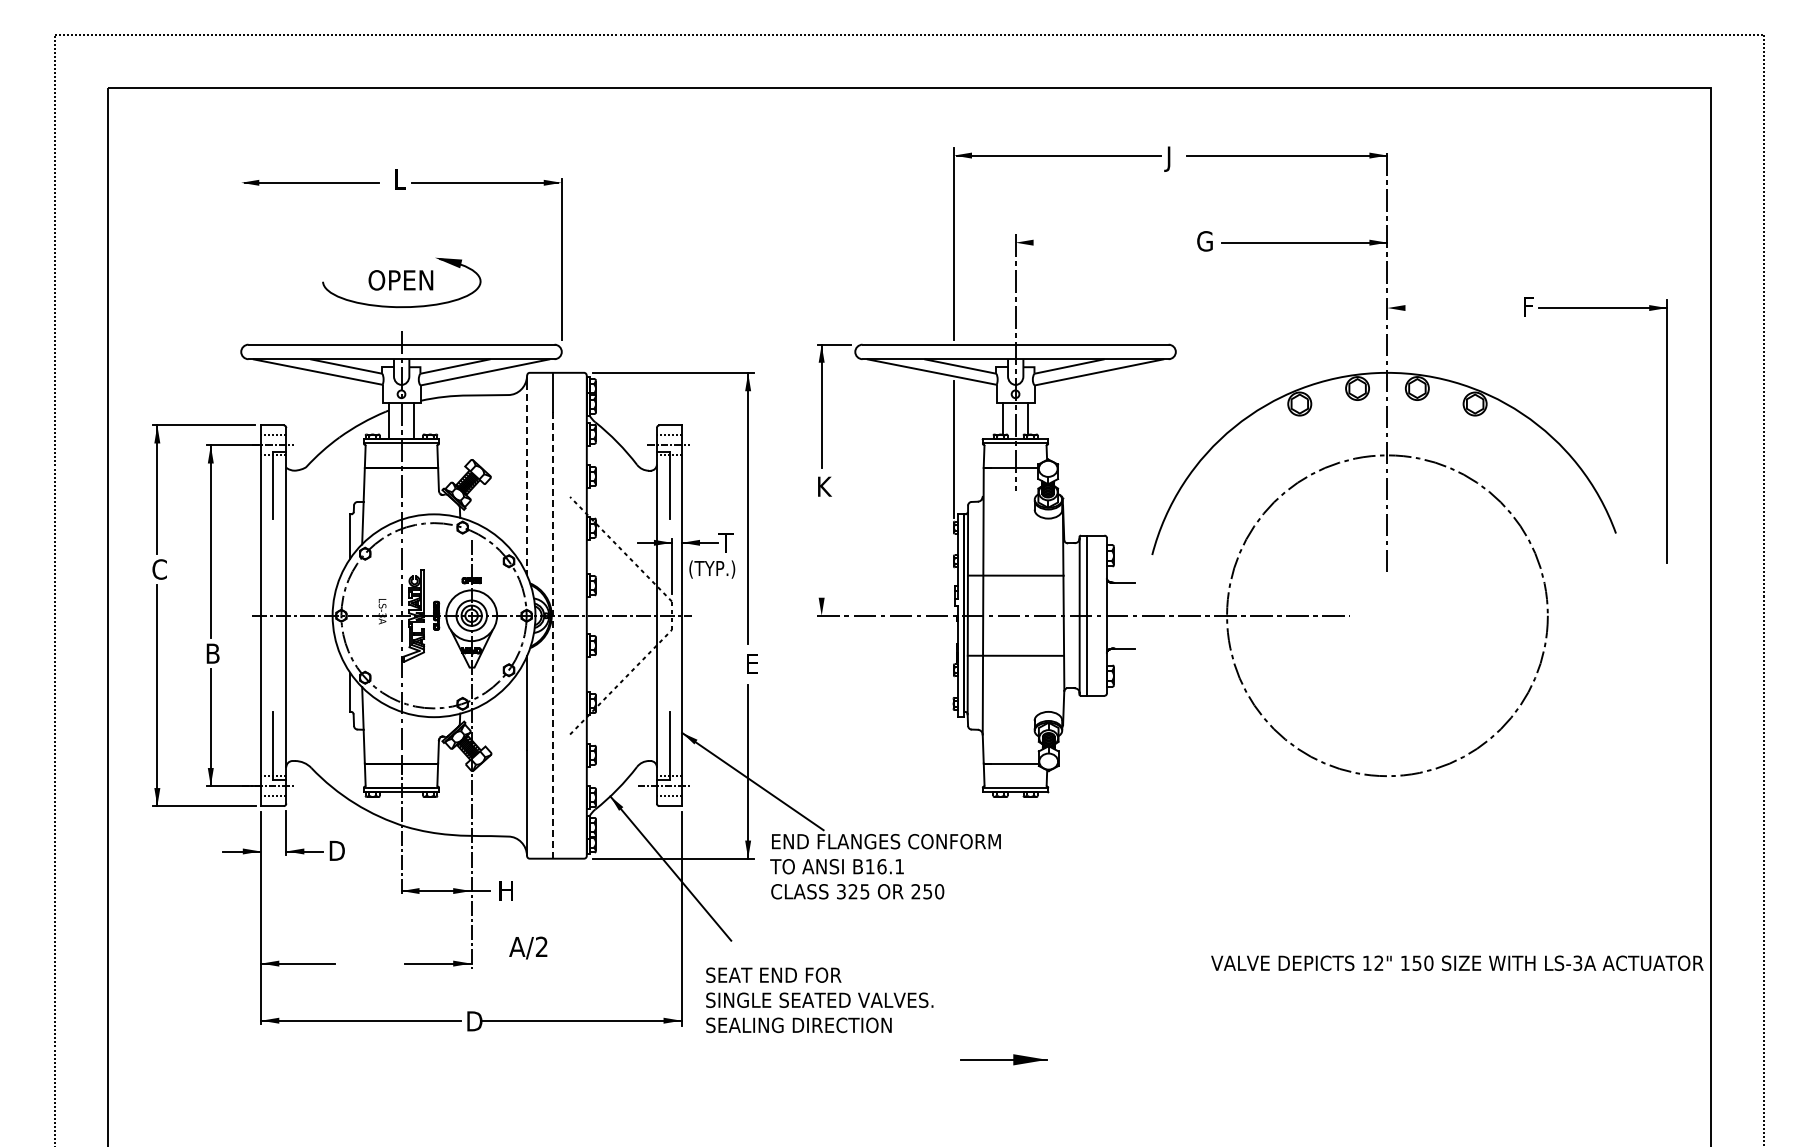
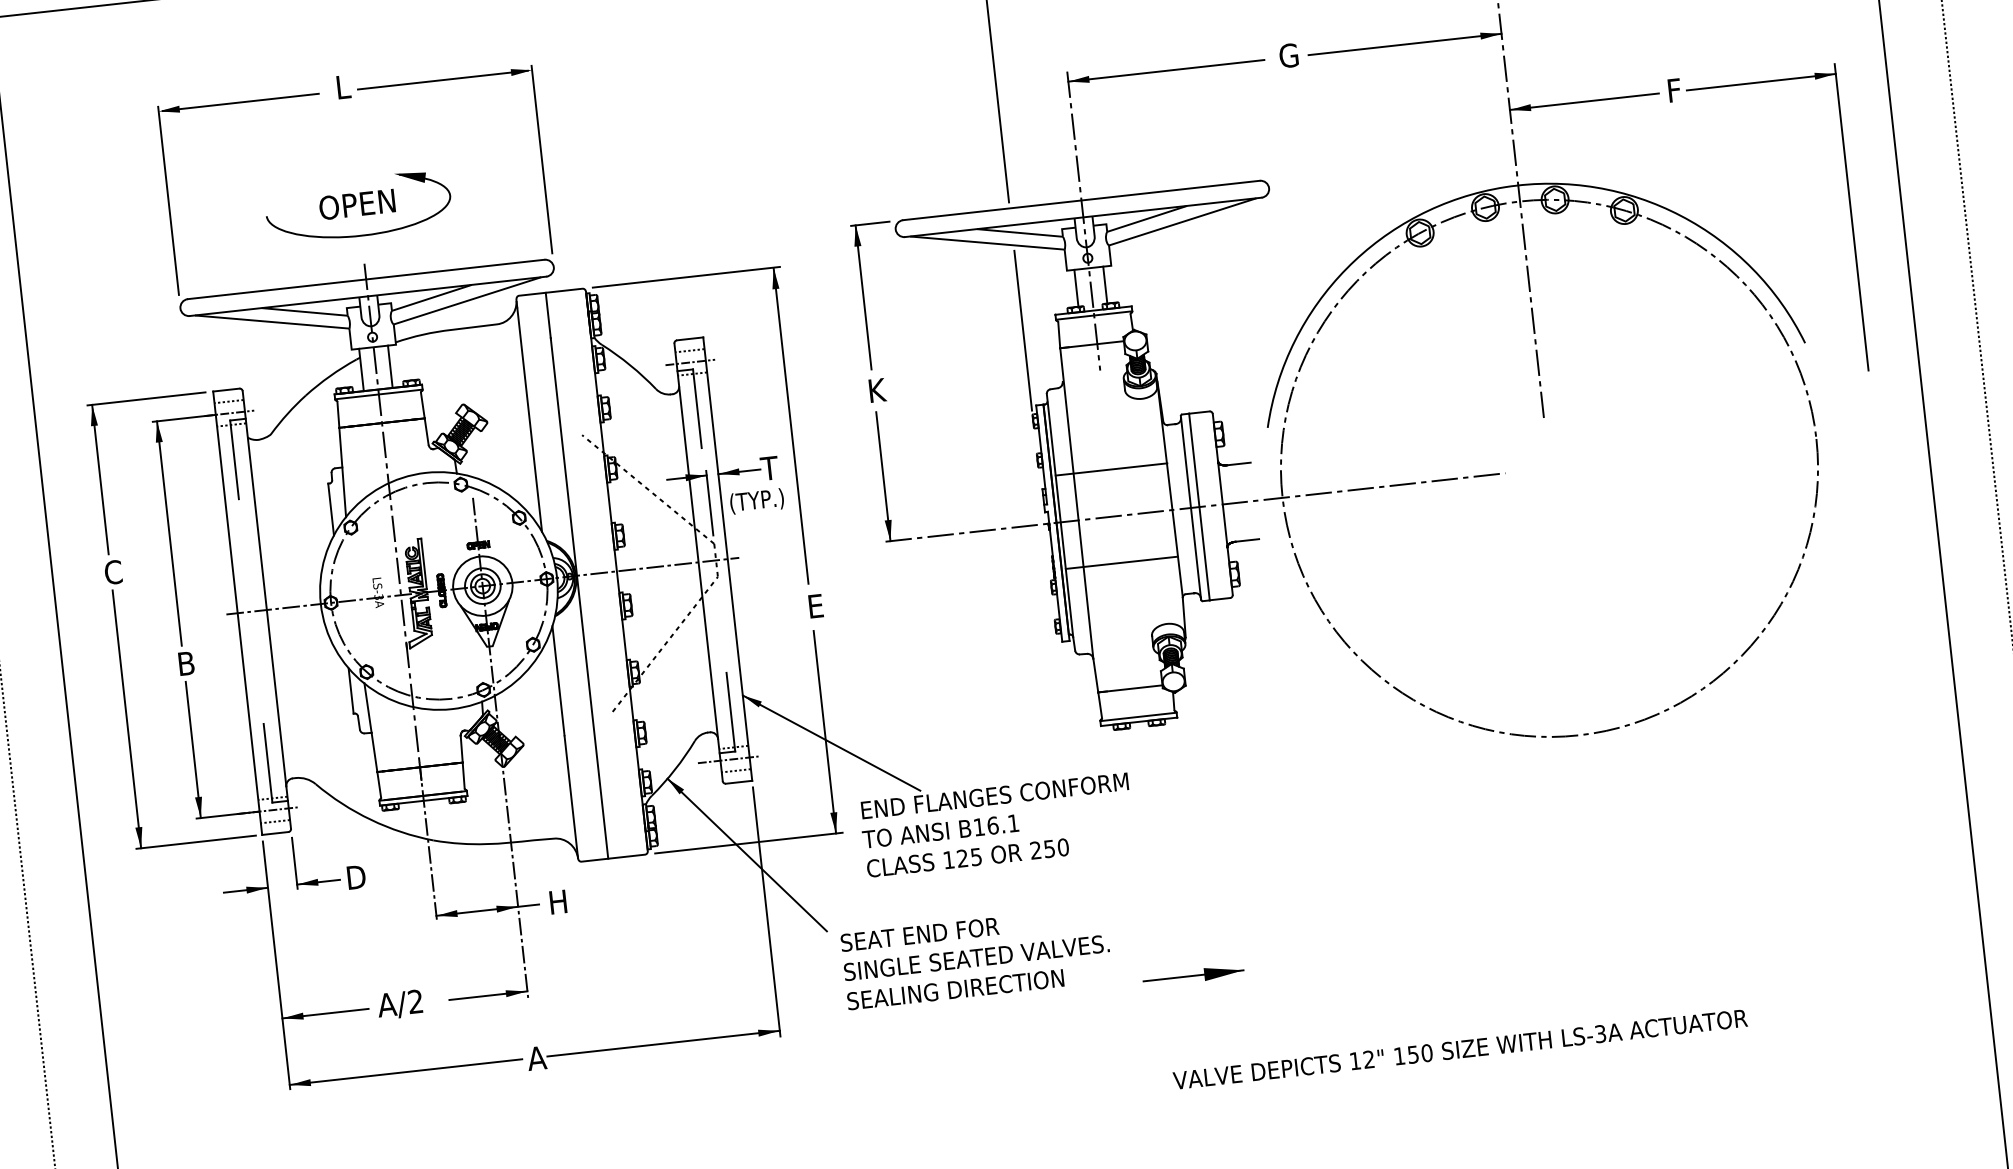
line: (1099, 242) -> (1166, 70), added
line: (241, 259) -> (168, 200), added
line: (1451, 308) -> (1584, 102), added
line: (527, 479) -> (530, 420), dashed -> solid
line: (821, 560) -> (883, 476), added
circle: (1387, 615) -> (1549, 468), size x1.43
line: (552, 635) -> (579, 598), dashed -> solid
text: (841, 891) -> (949, 859), 325 -> 125
text: (528, 947) -> (400, 1004), moved
text: (1457, 962) -> (1460, 1048), moved
text: (819, 1000) -> (976, 958), moved
text: (473, 1021) -> (537, 1058), D -> A
part: (1003, 1059) -> (1192, 975), moved

